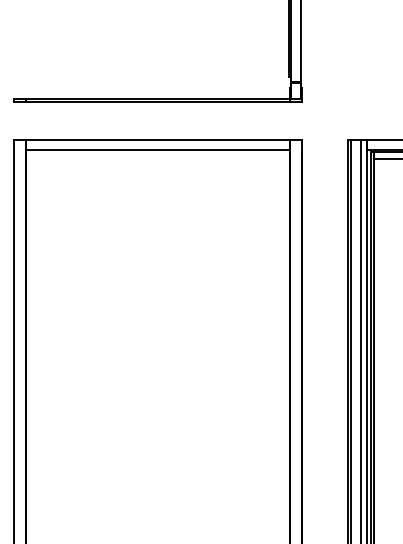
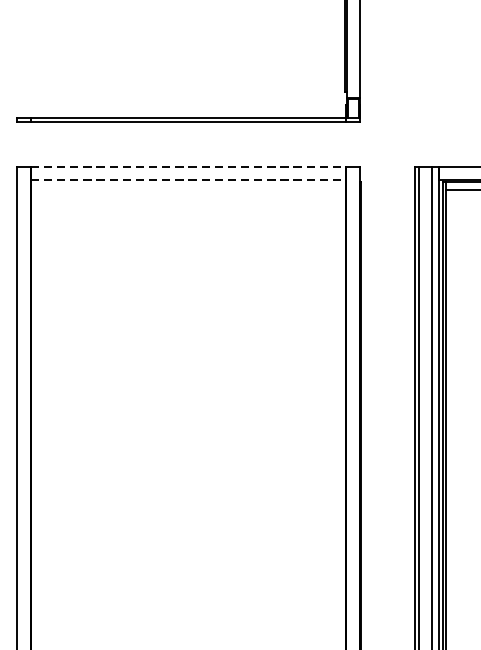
line: (158, 139) -> (189, 166), solid -> dashed
line: (158, 150) -> (189, 179), solid -> dashed

